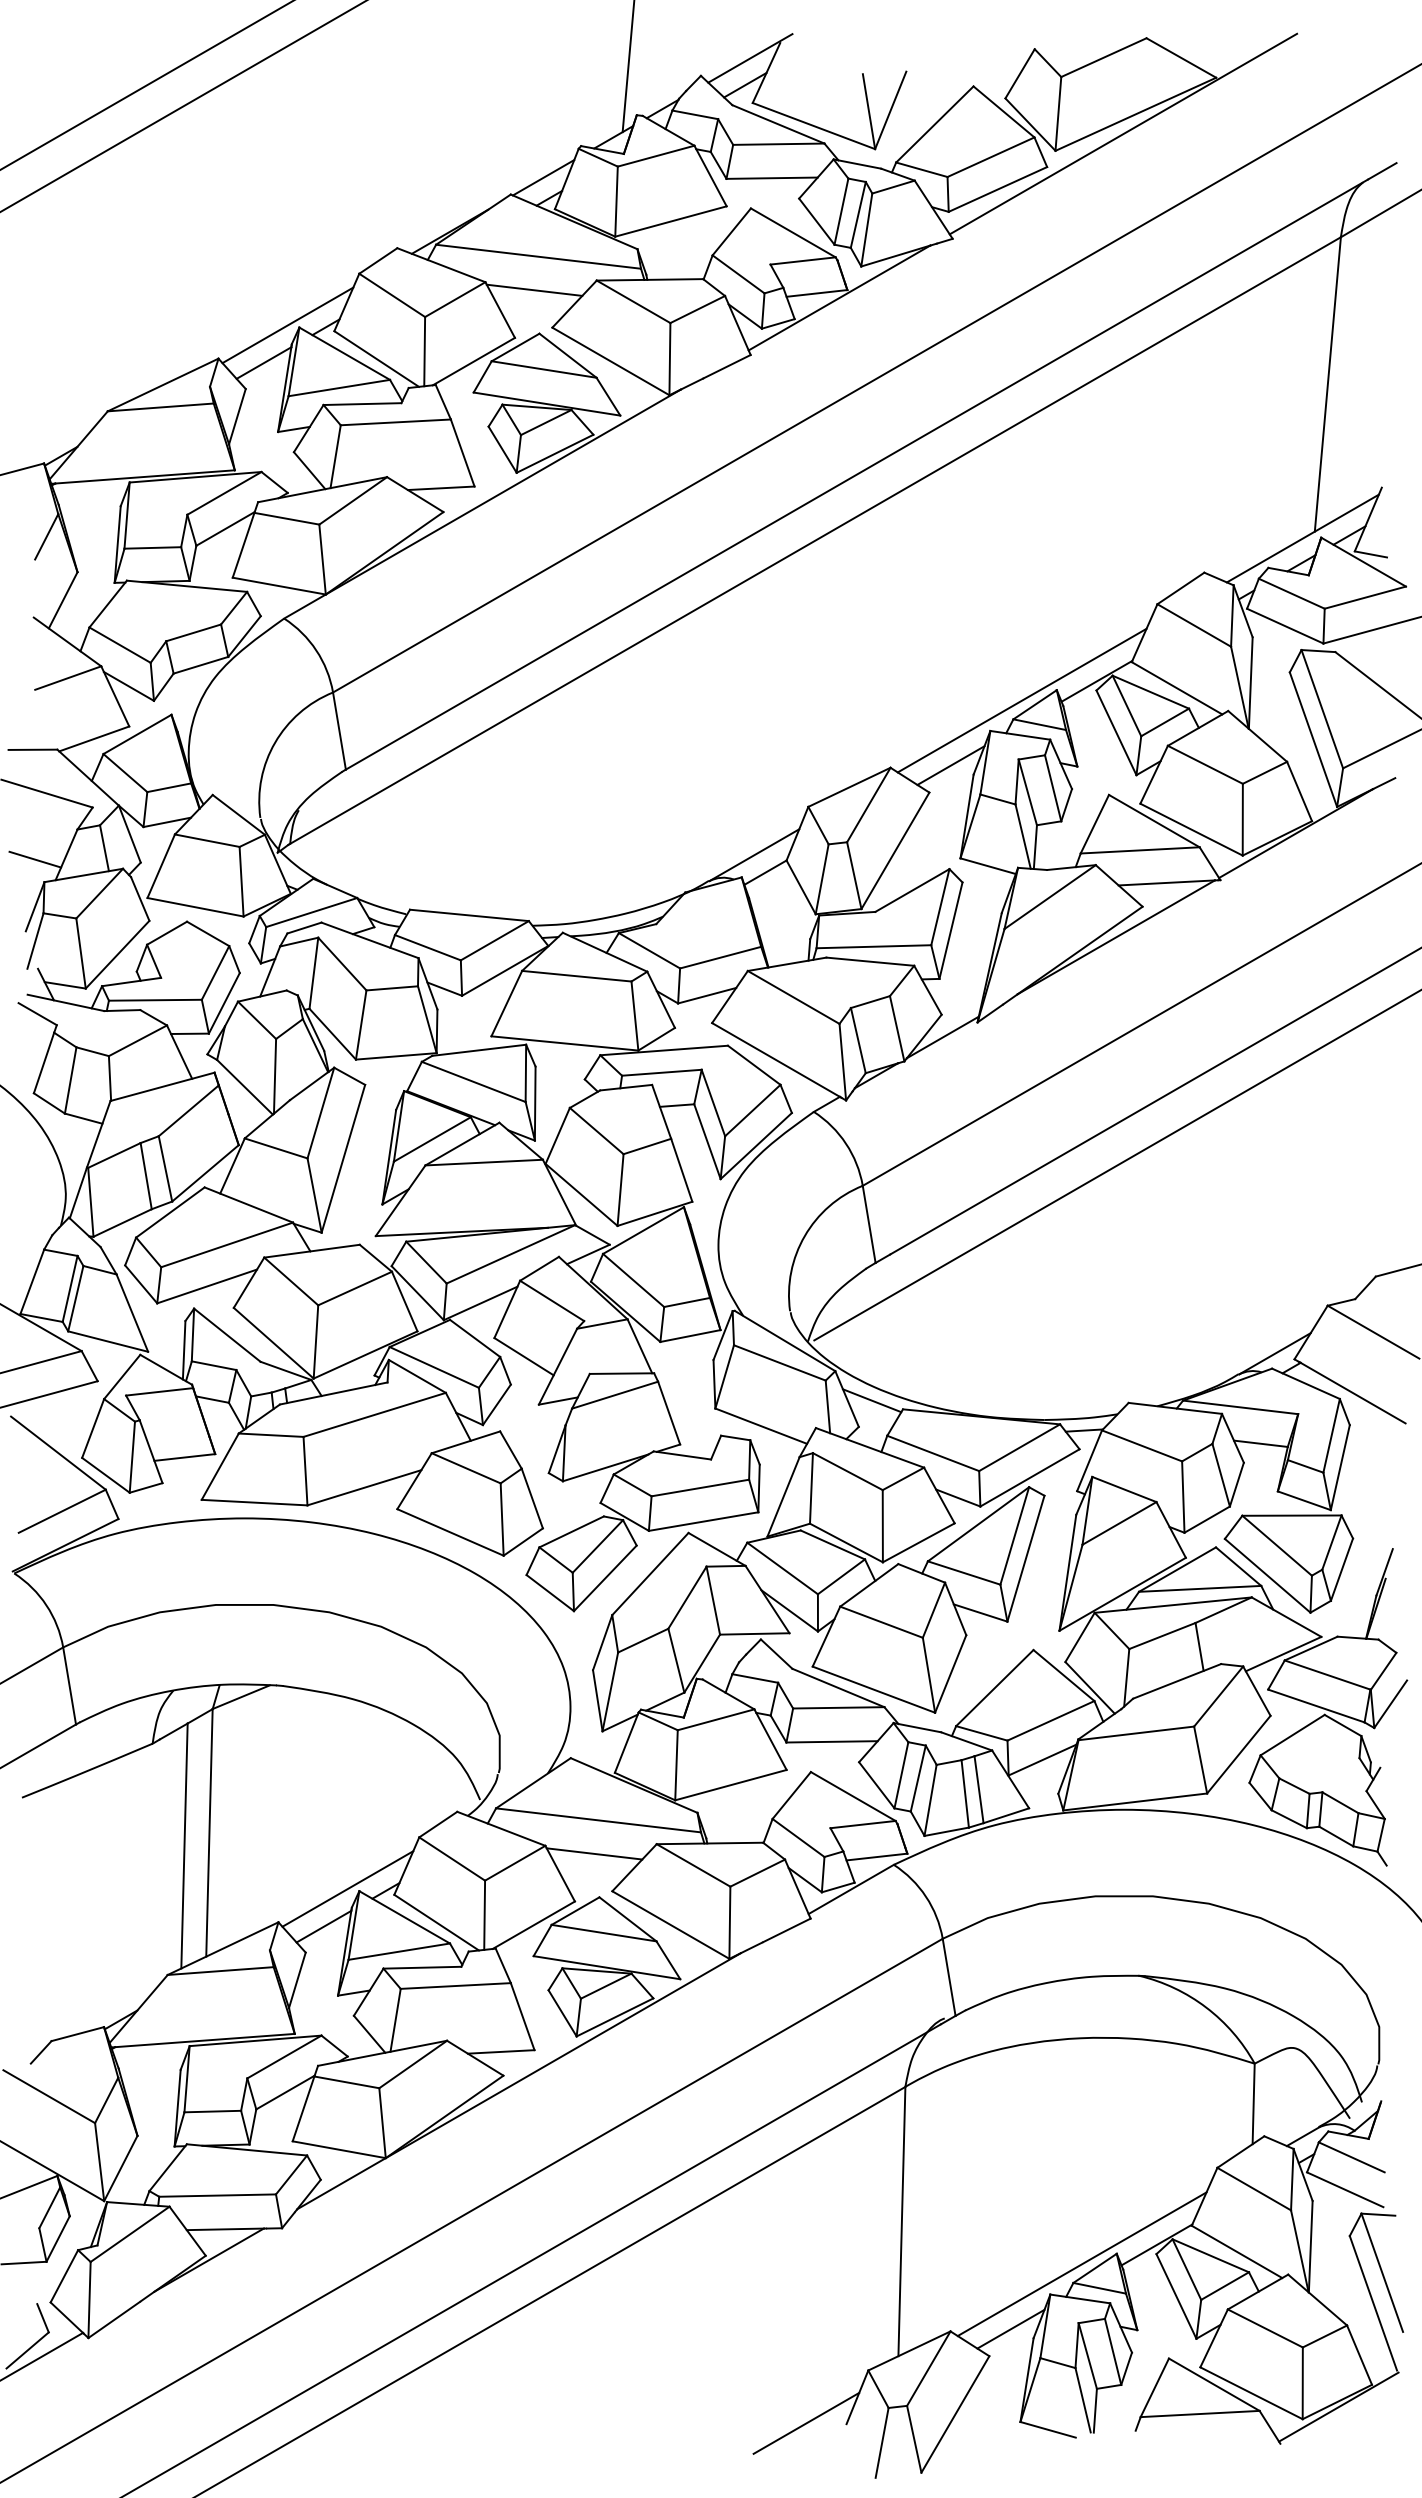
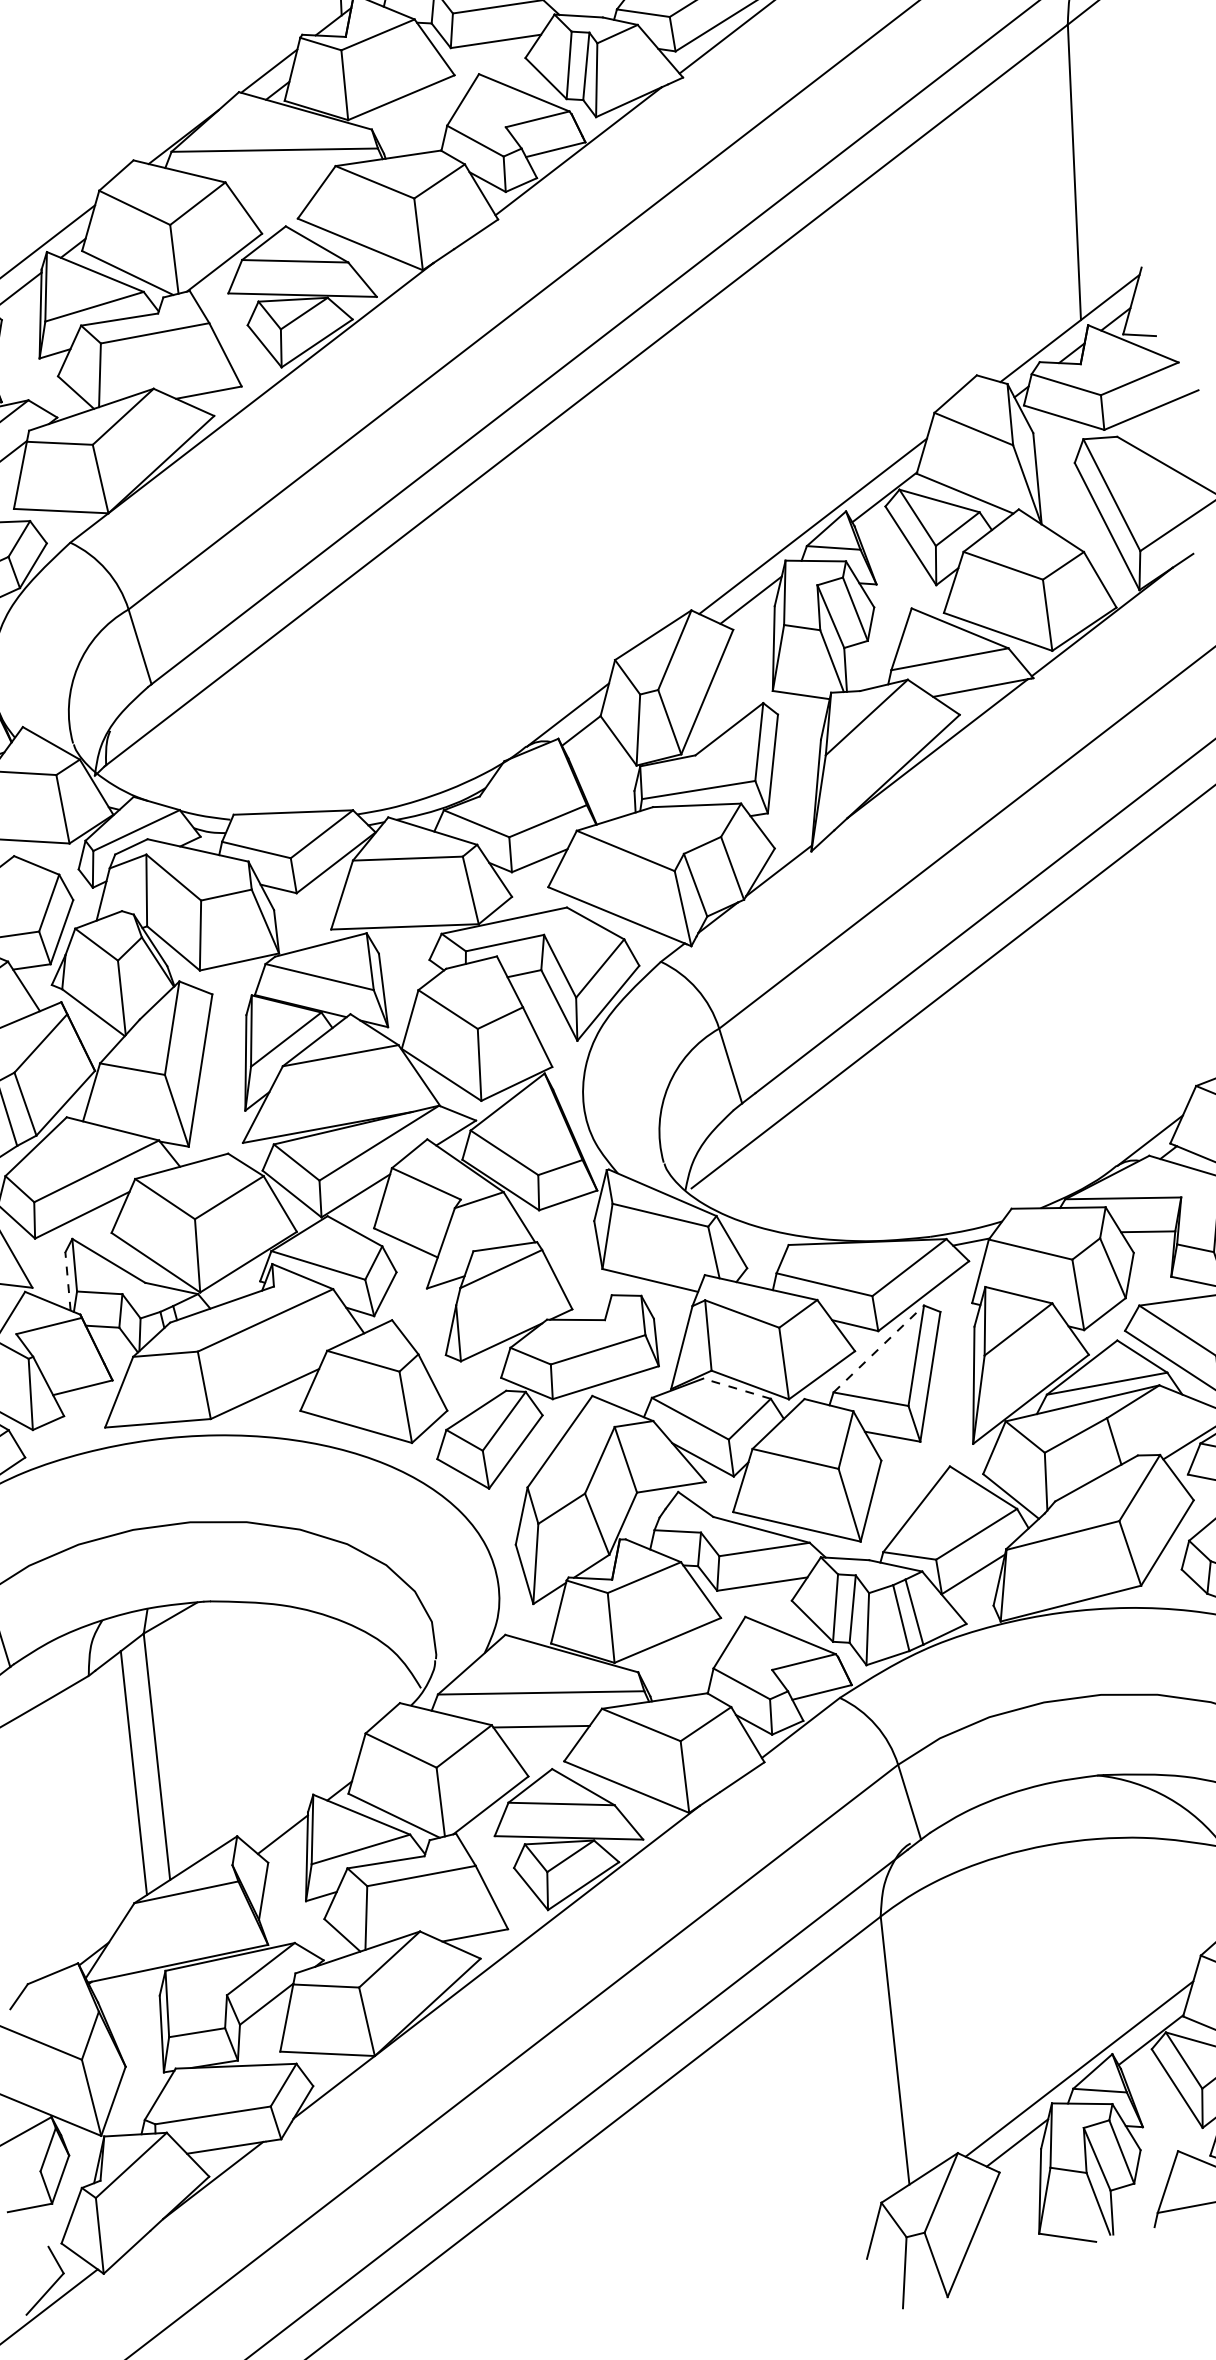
line: (534, 289) -> (275, 183), removed
line: (184, 1349) -> (68, 1280), solid -> dashed
line: (871, 1400) -> (756, 1240), removed
line: (978, 1524) -> (878, 1349), solid -> dashed
line: (832, 1544) -> (736, 1388), solid -> dashed
line: (347, 1888) -> (301, 1793), removed
line: (806, 2422) -> (827, 2262), removed

